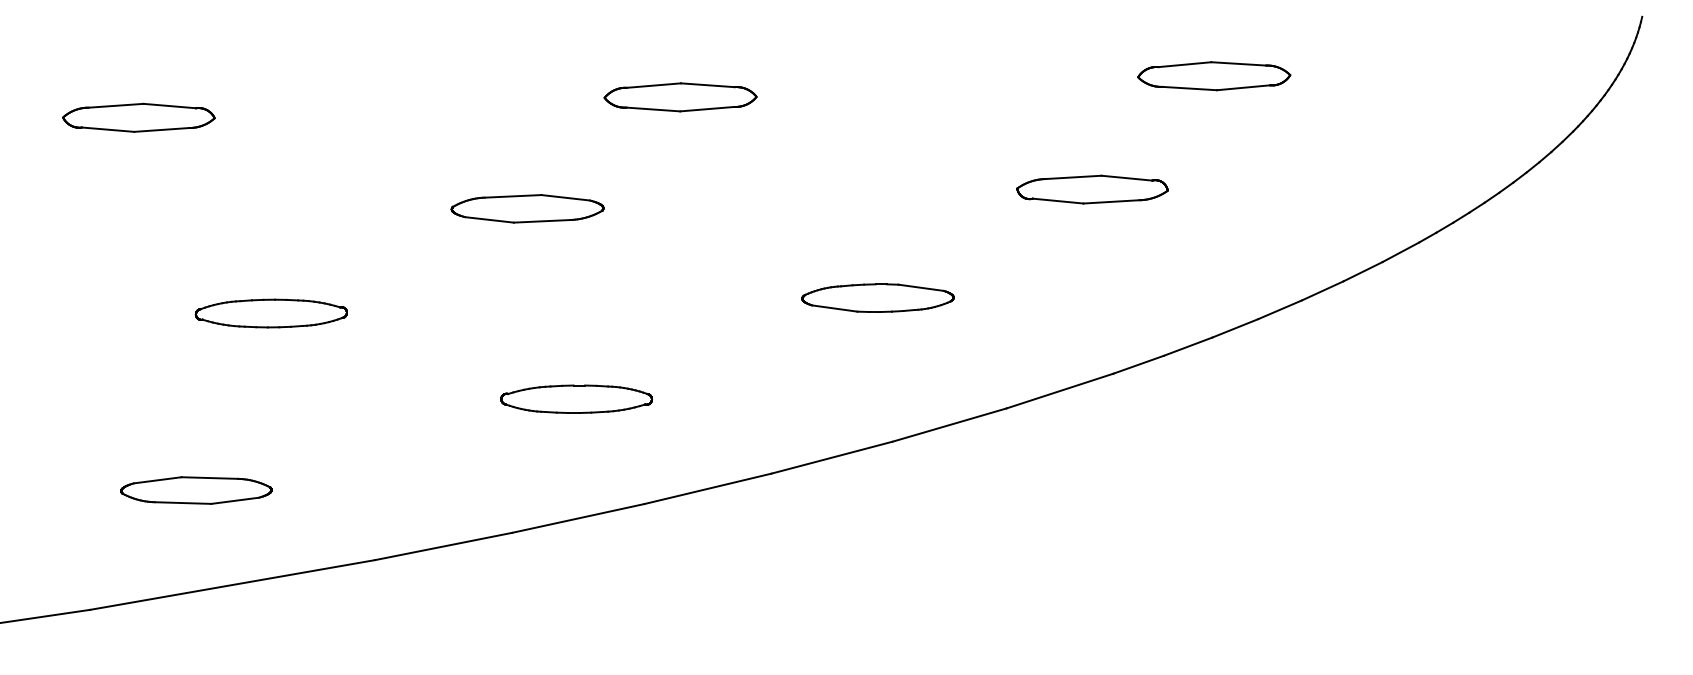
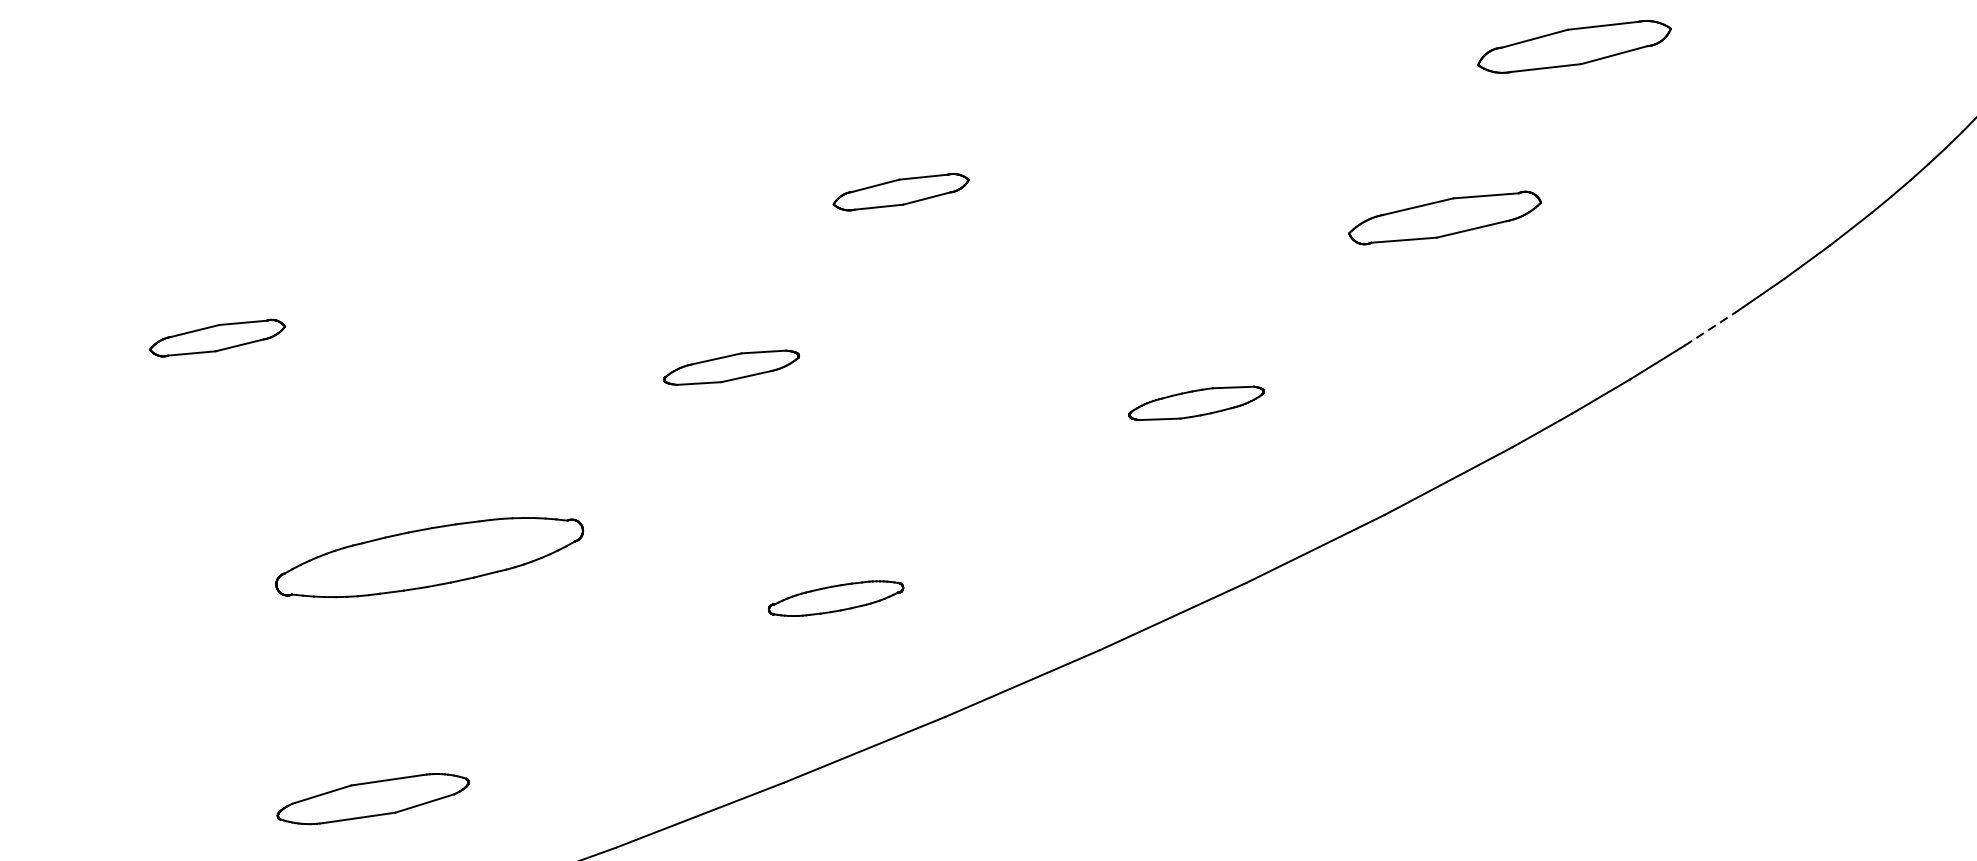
part: (680, 97) -> (901, 192), size x0.7
part: (138, 117) -> (216, 337), size x0.7
part: (527, 208) -> (731, 367), size x0.7
part: (877, 297) -> (1195, 402), size x0.7
line: (1280, 309) -> (1710, 328), solid -> dashed
part: (270, 313) -> (428, 557), size x1.6
part: (576, 398) -> (835, 597), size x0.7

